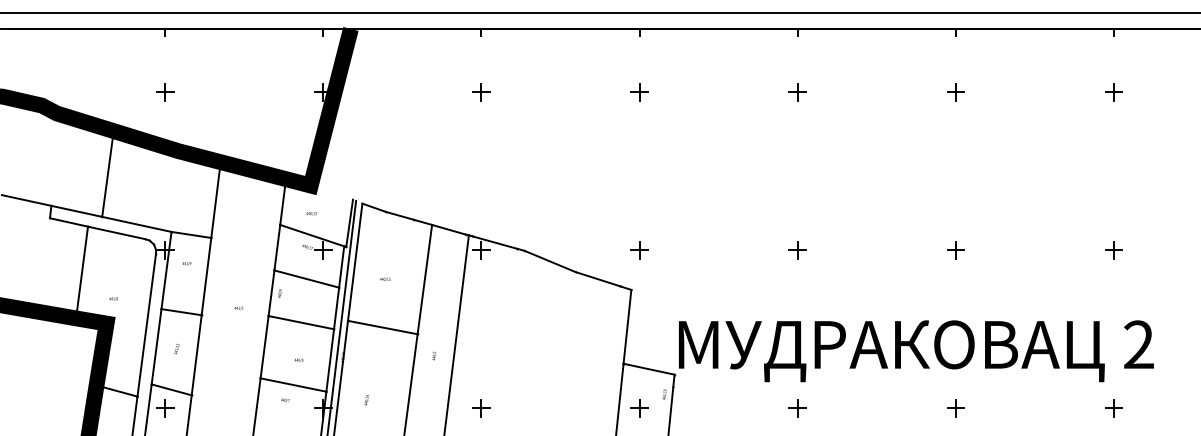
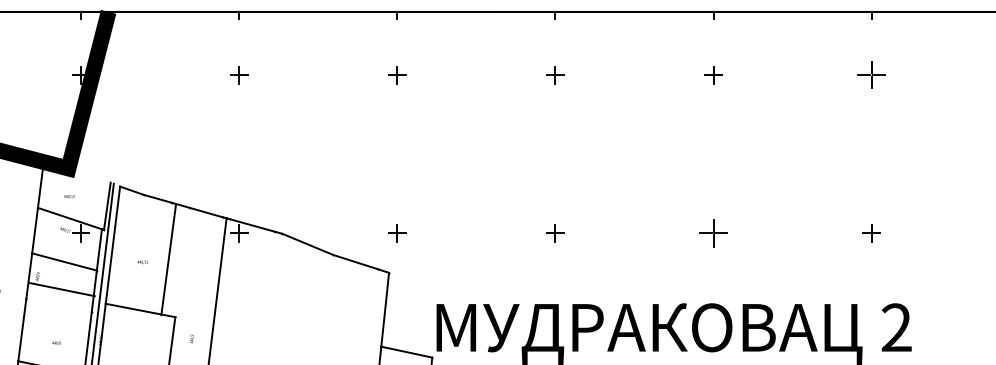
part: (1113, 92) -> (871, 75), size x1.6
part: (955, 250) -> (713, 233), size x1.6
line: (424, 279) -> (168, 260), moved
line: (301, 322) -> (62, 289), moved

